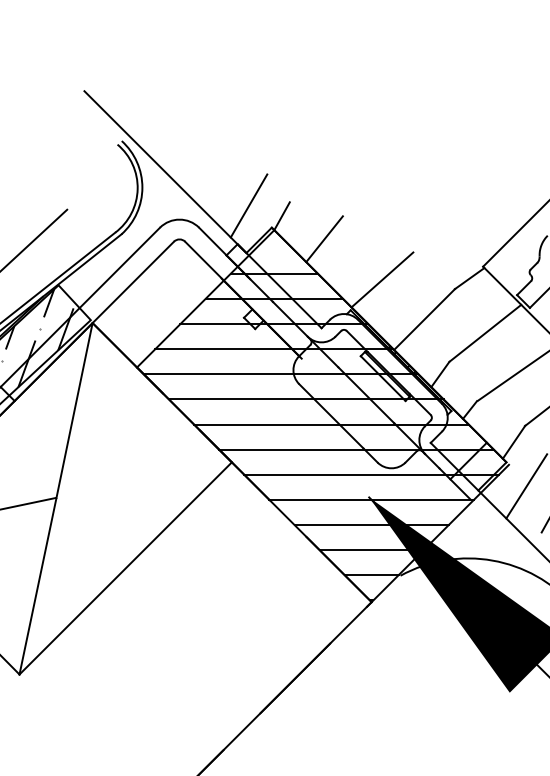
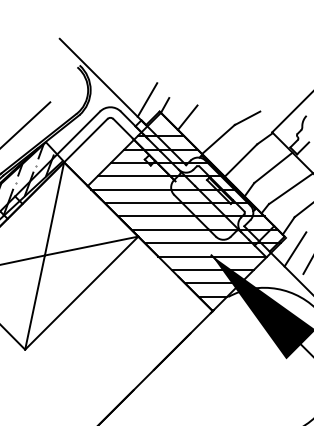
line: (436, 240) -> (247, 118), added
line: (143, 479) -> (91, 245), added

